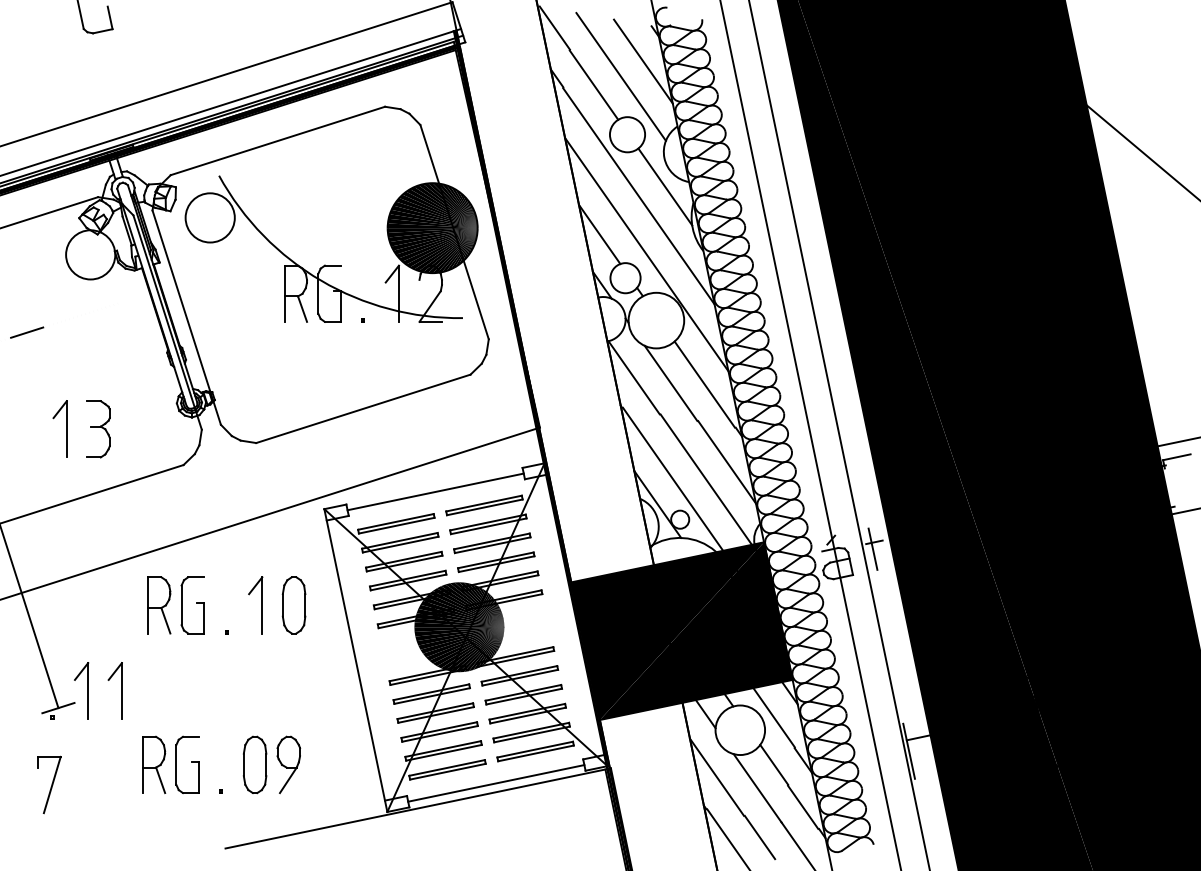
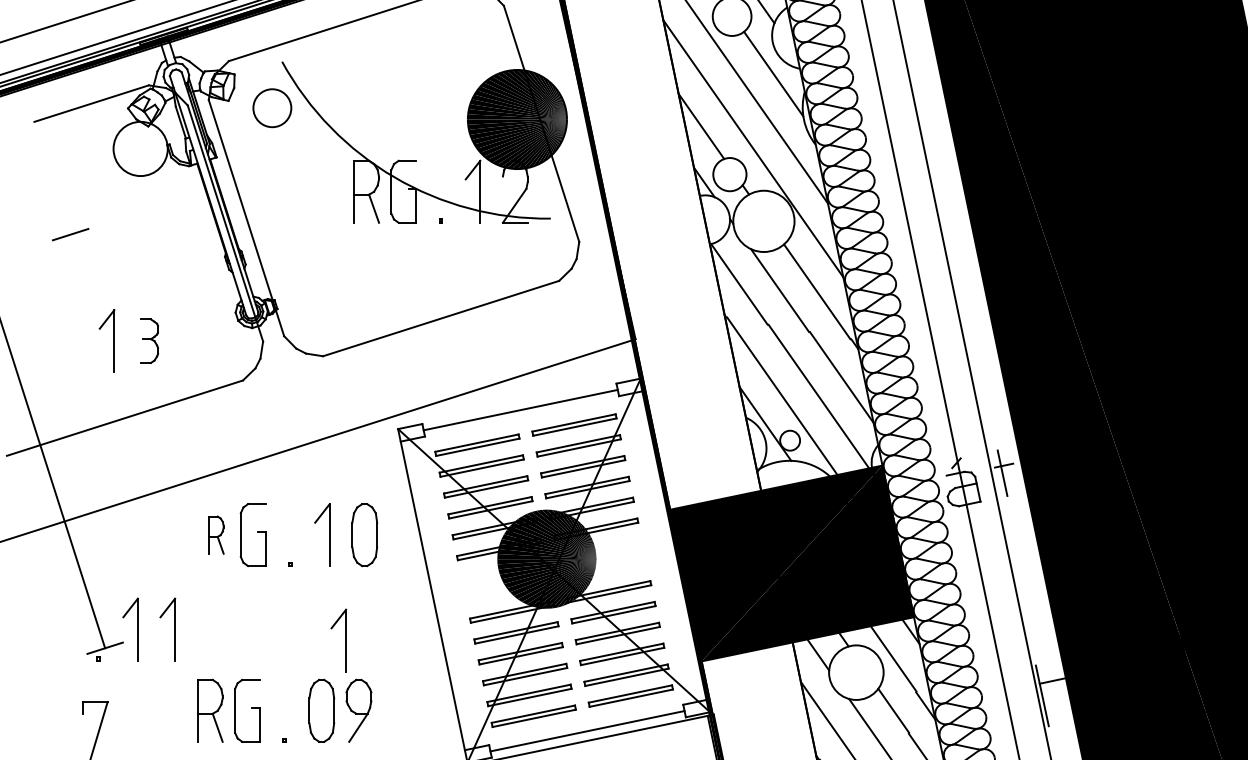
circle: (209, 217) -> (271, 107), size x0.7
part: (98, 429) -> (149, 341), size x0.7
part: (159, 605) -> (216, 535), size x0.6
part: (270, 700) -> (338, 639), added

